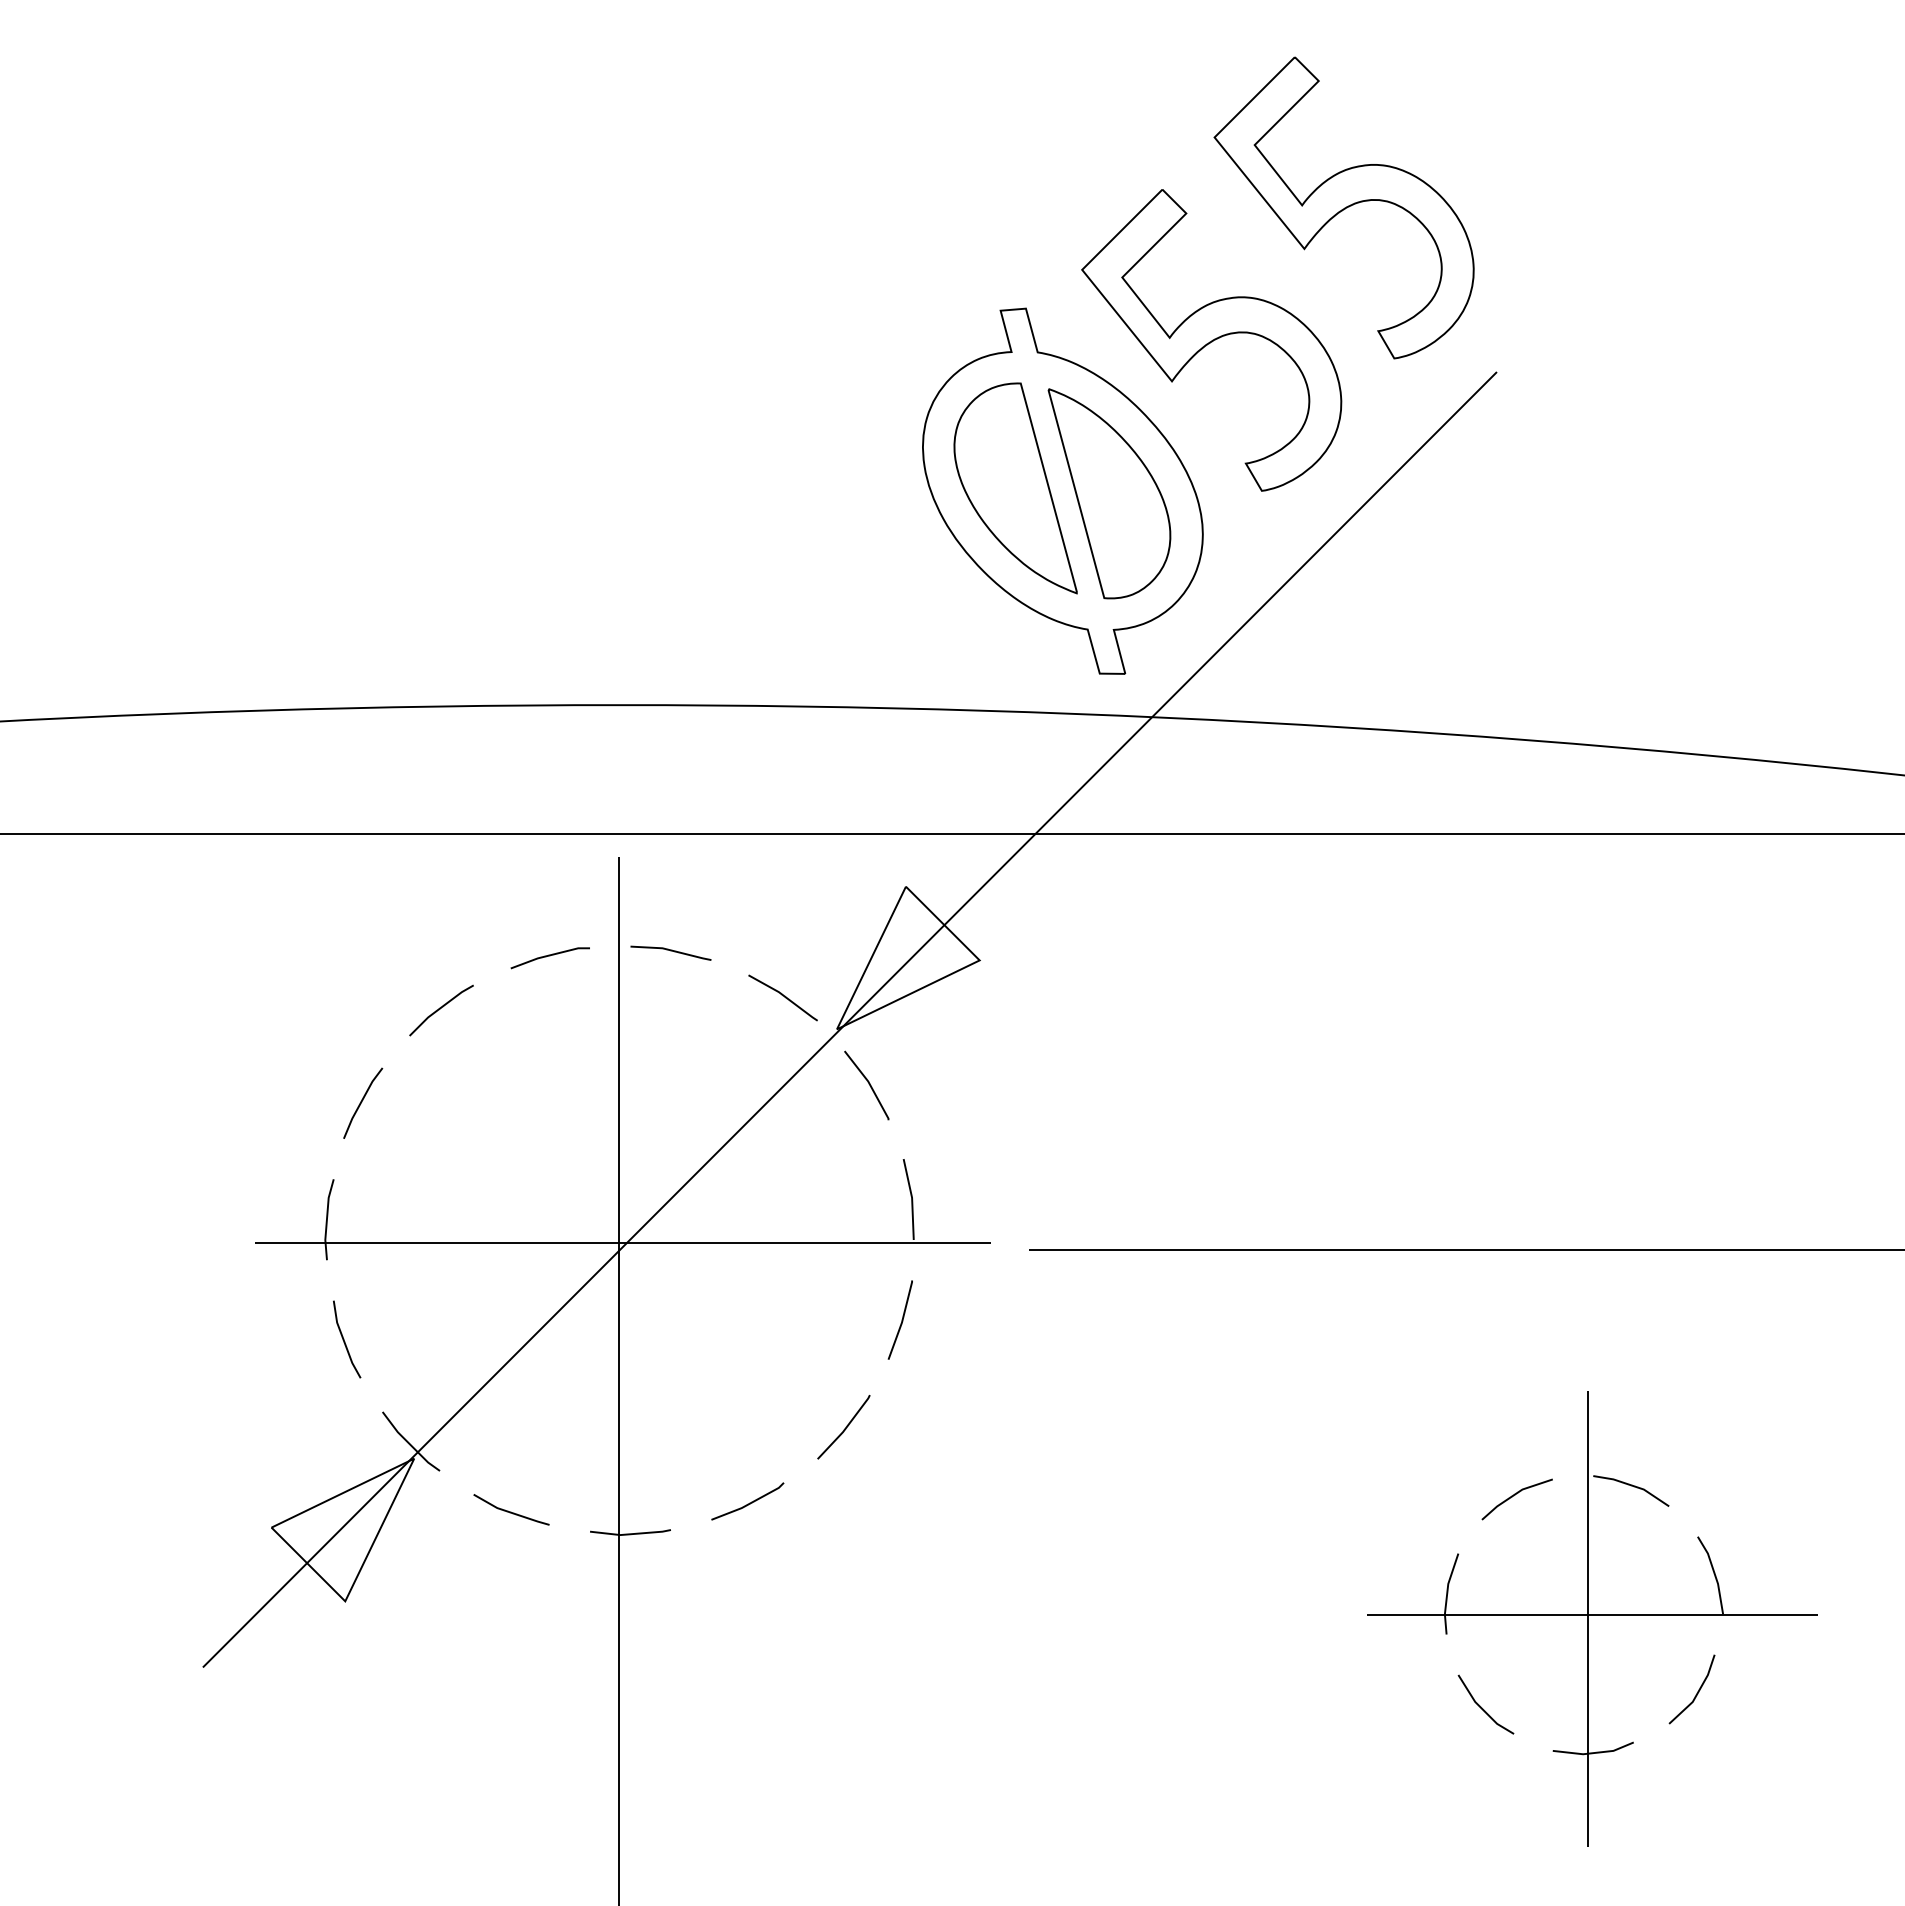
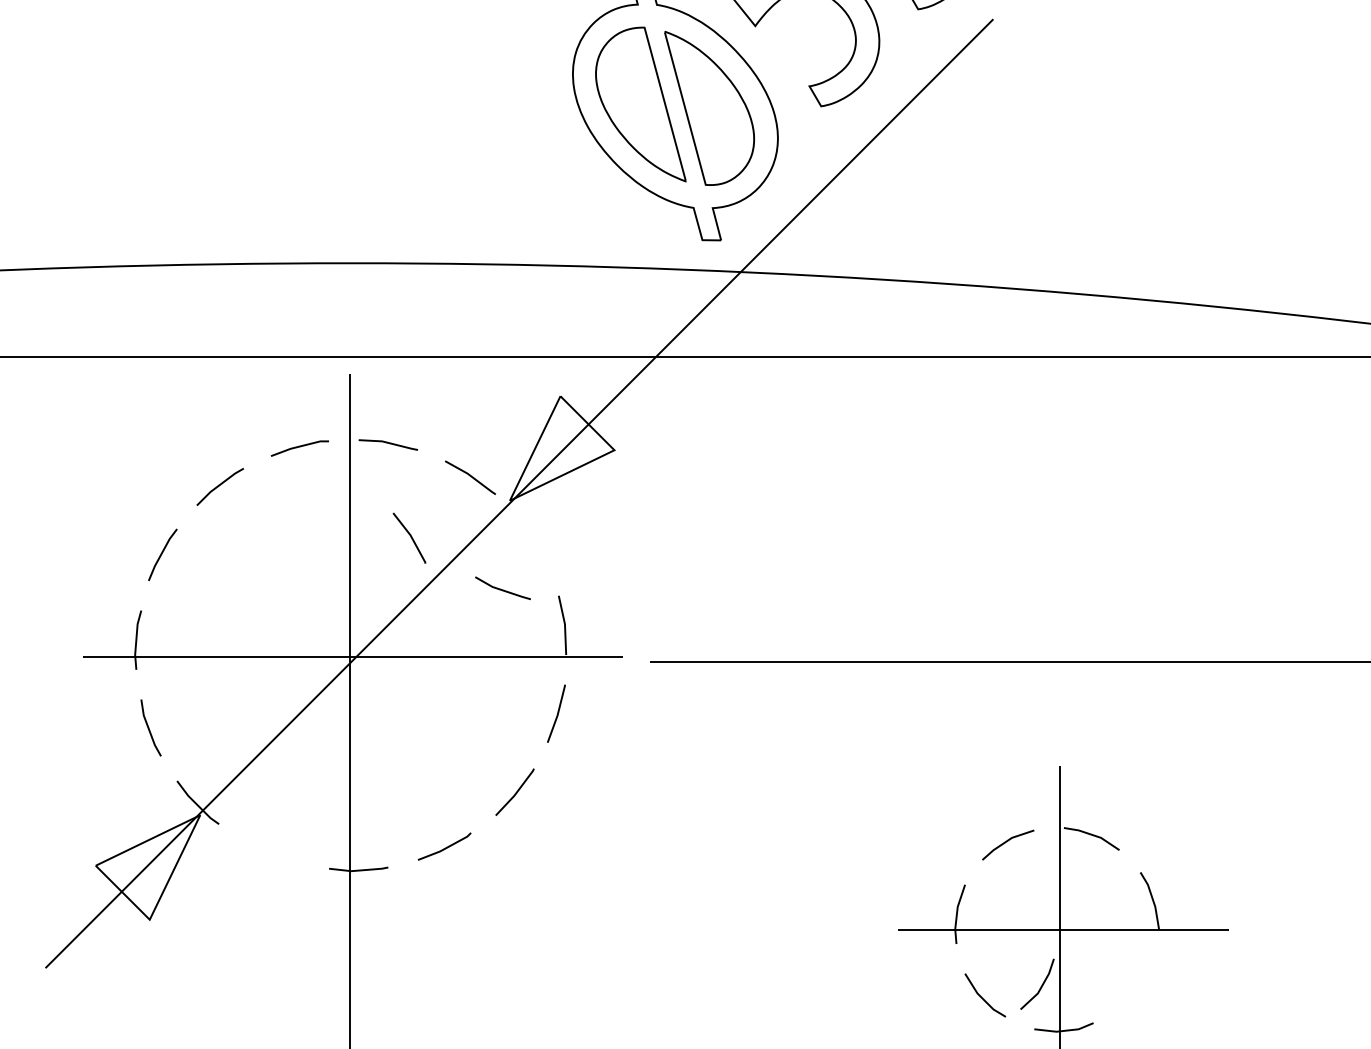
curve: (868, 1084) -> (410, 537), moved
curve: (511, 1511) -> (503, 589), moved
curve: (1697, 1691) -> (1041, 985), moved

